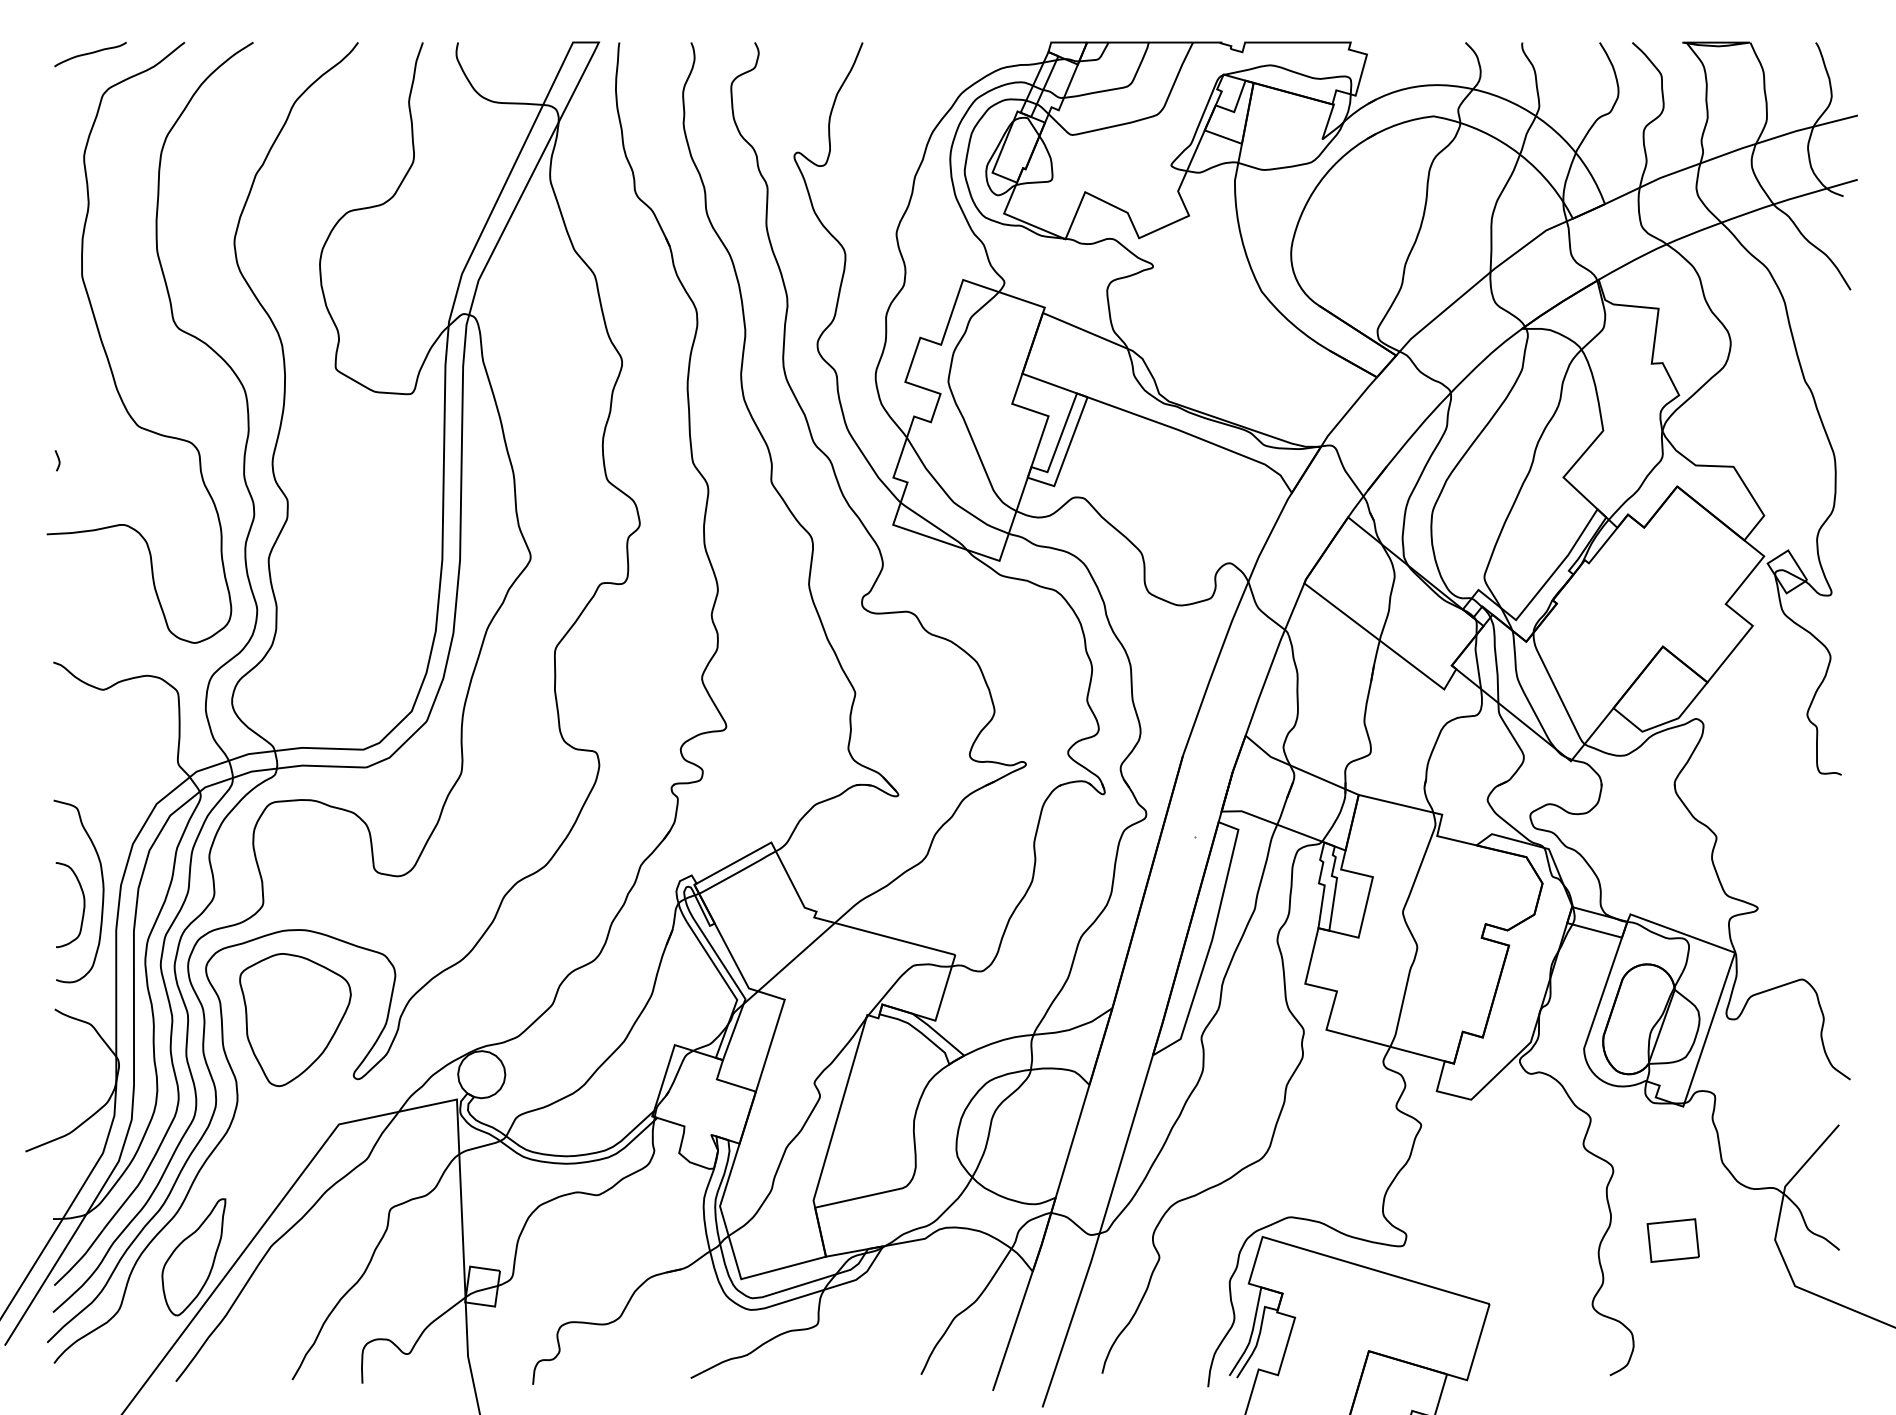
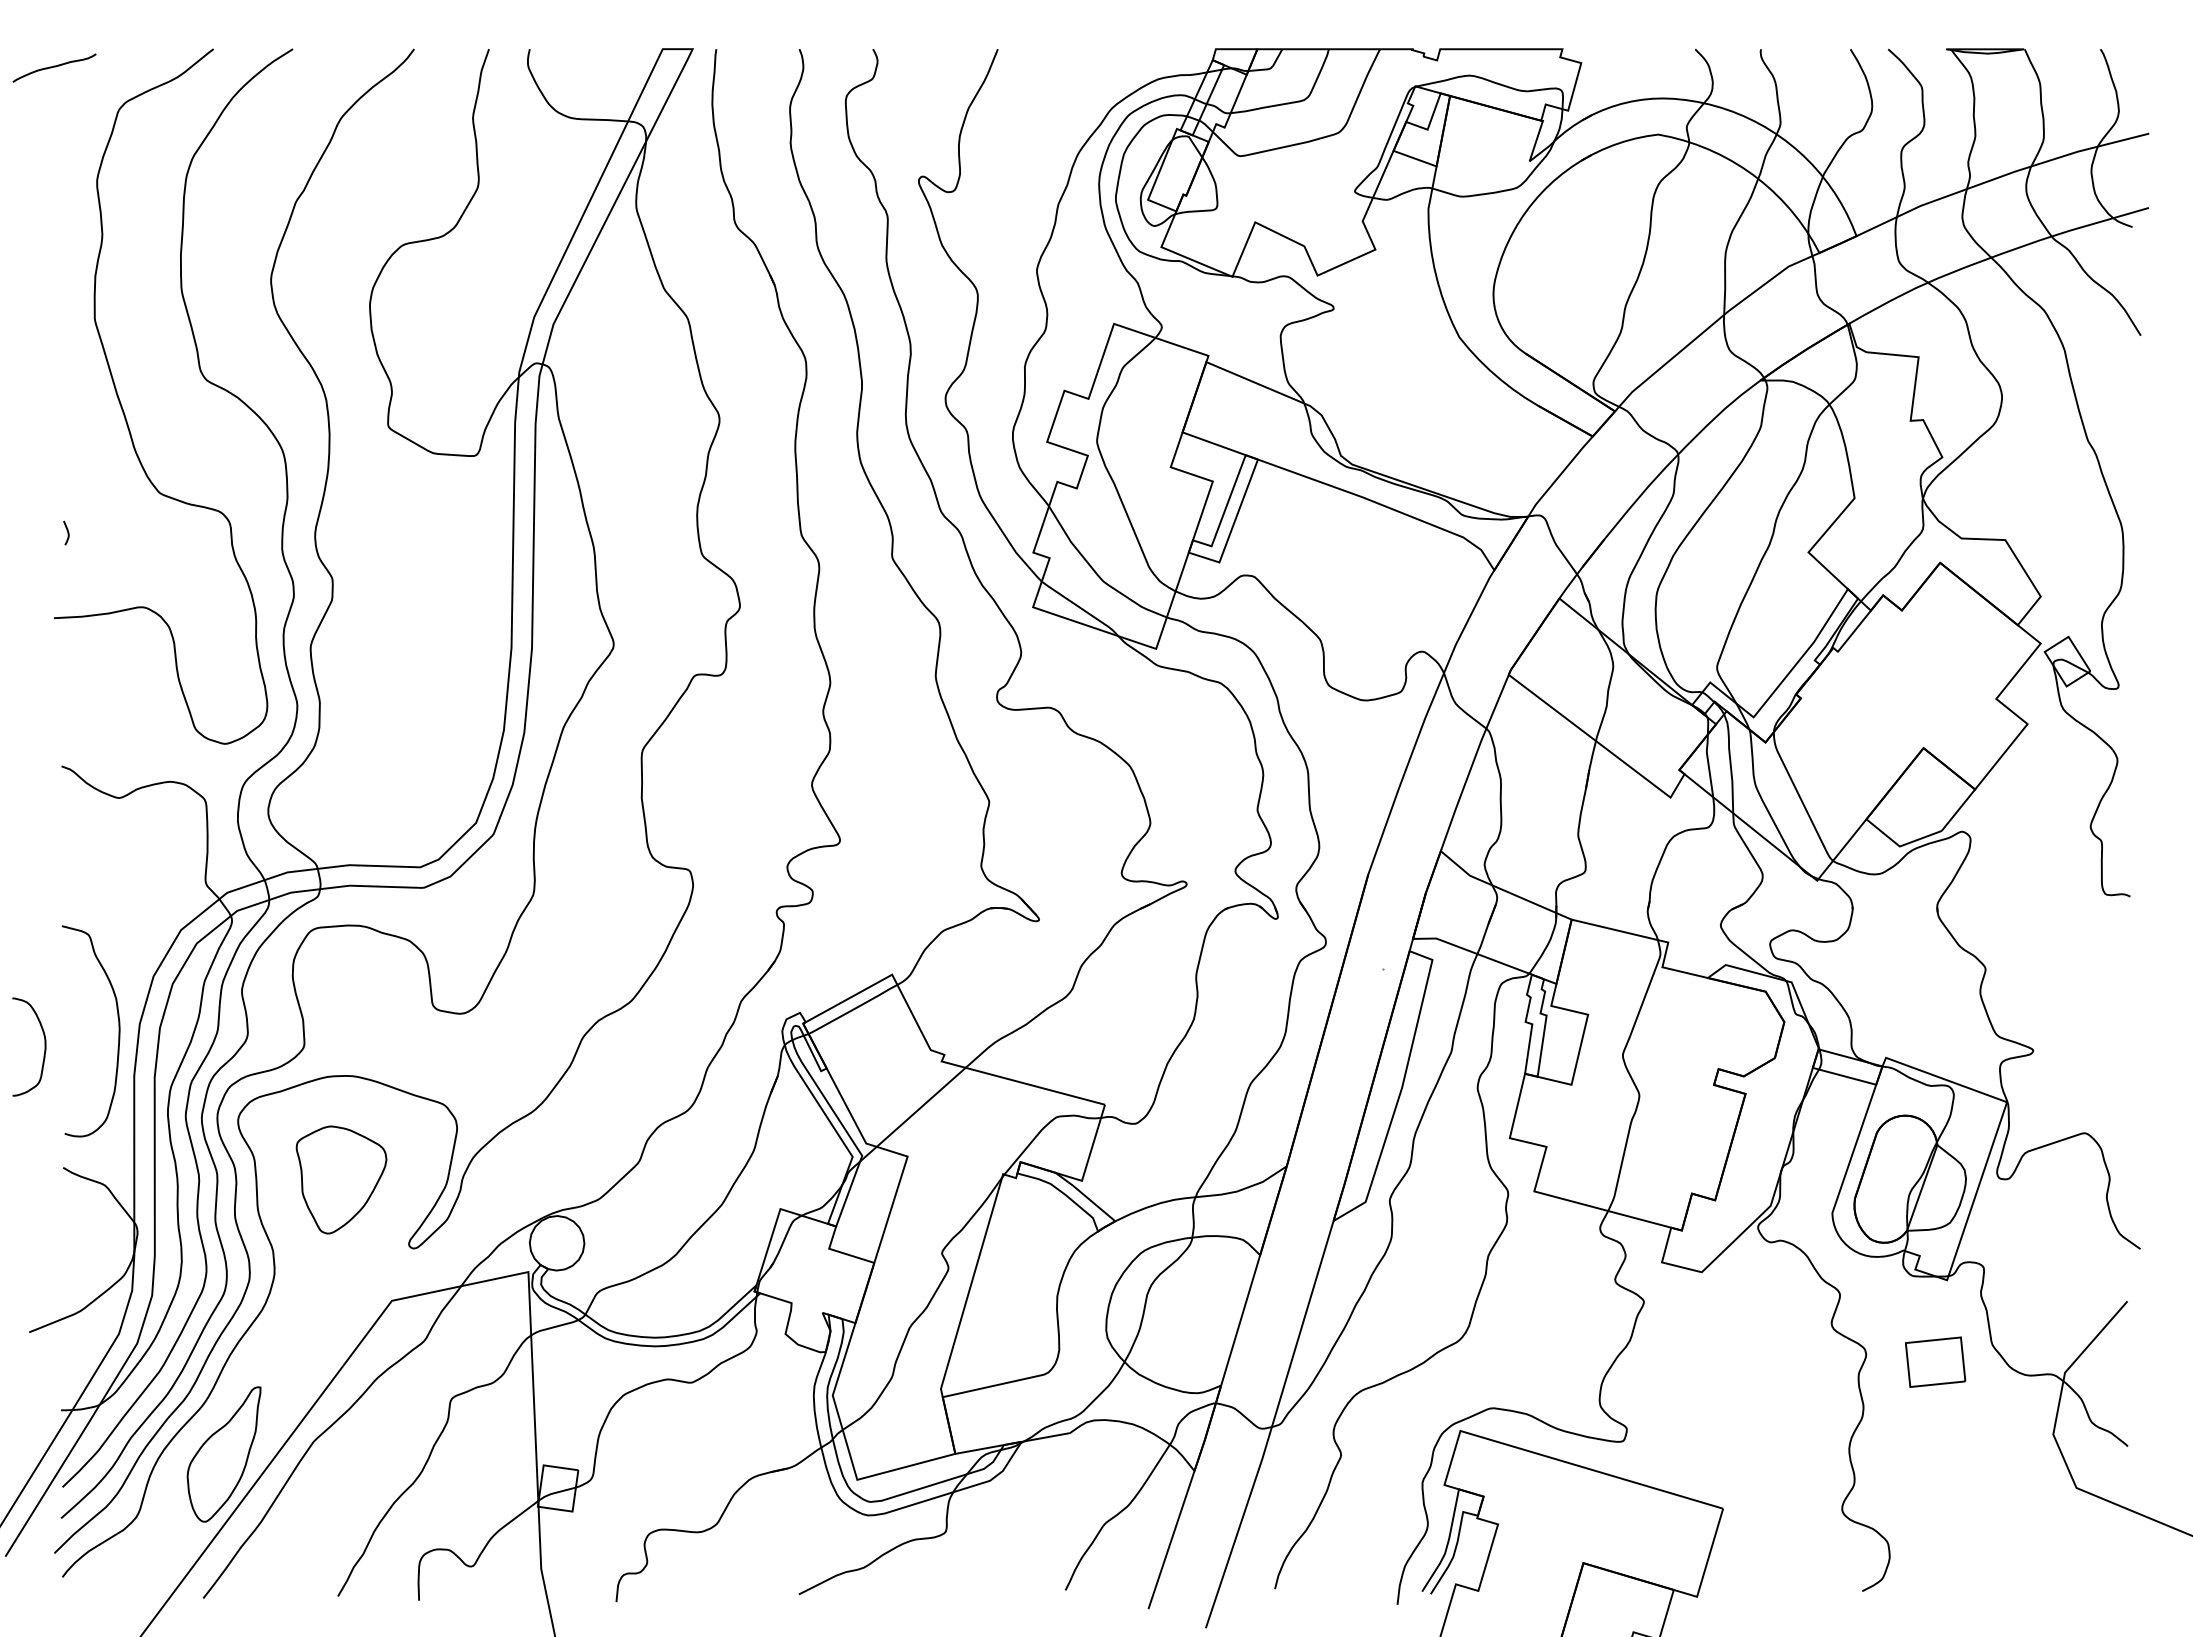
curve: (90, 54) -> (54, 67), moved
curve: (83, 904) -> (44, 1046), moved
part: (295, 1019) -> (341, 1179), size x0.7
part: (1673, 1239) -> (1935, 1361), moved

